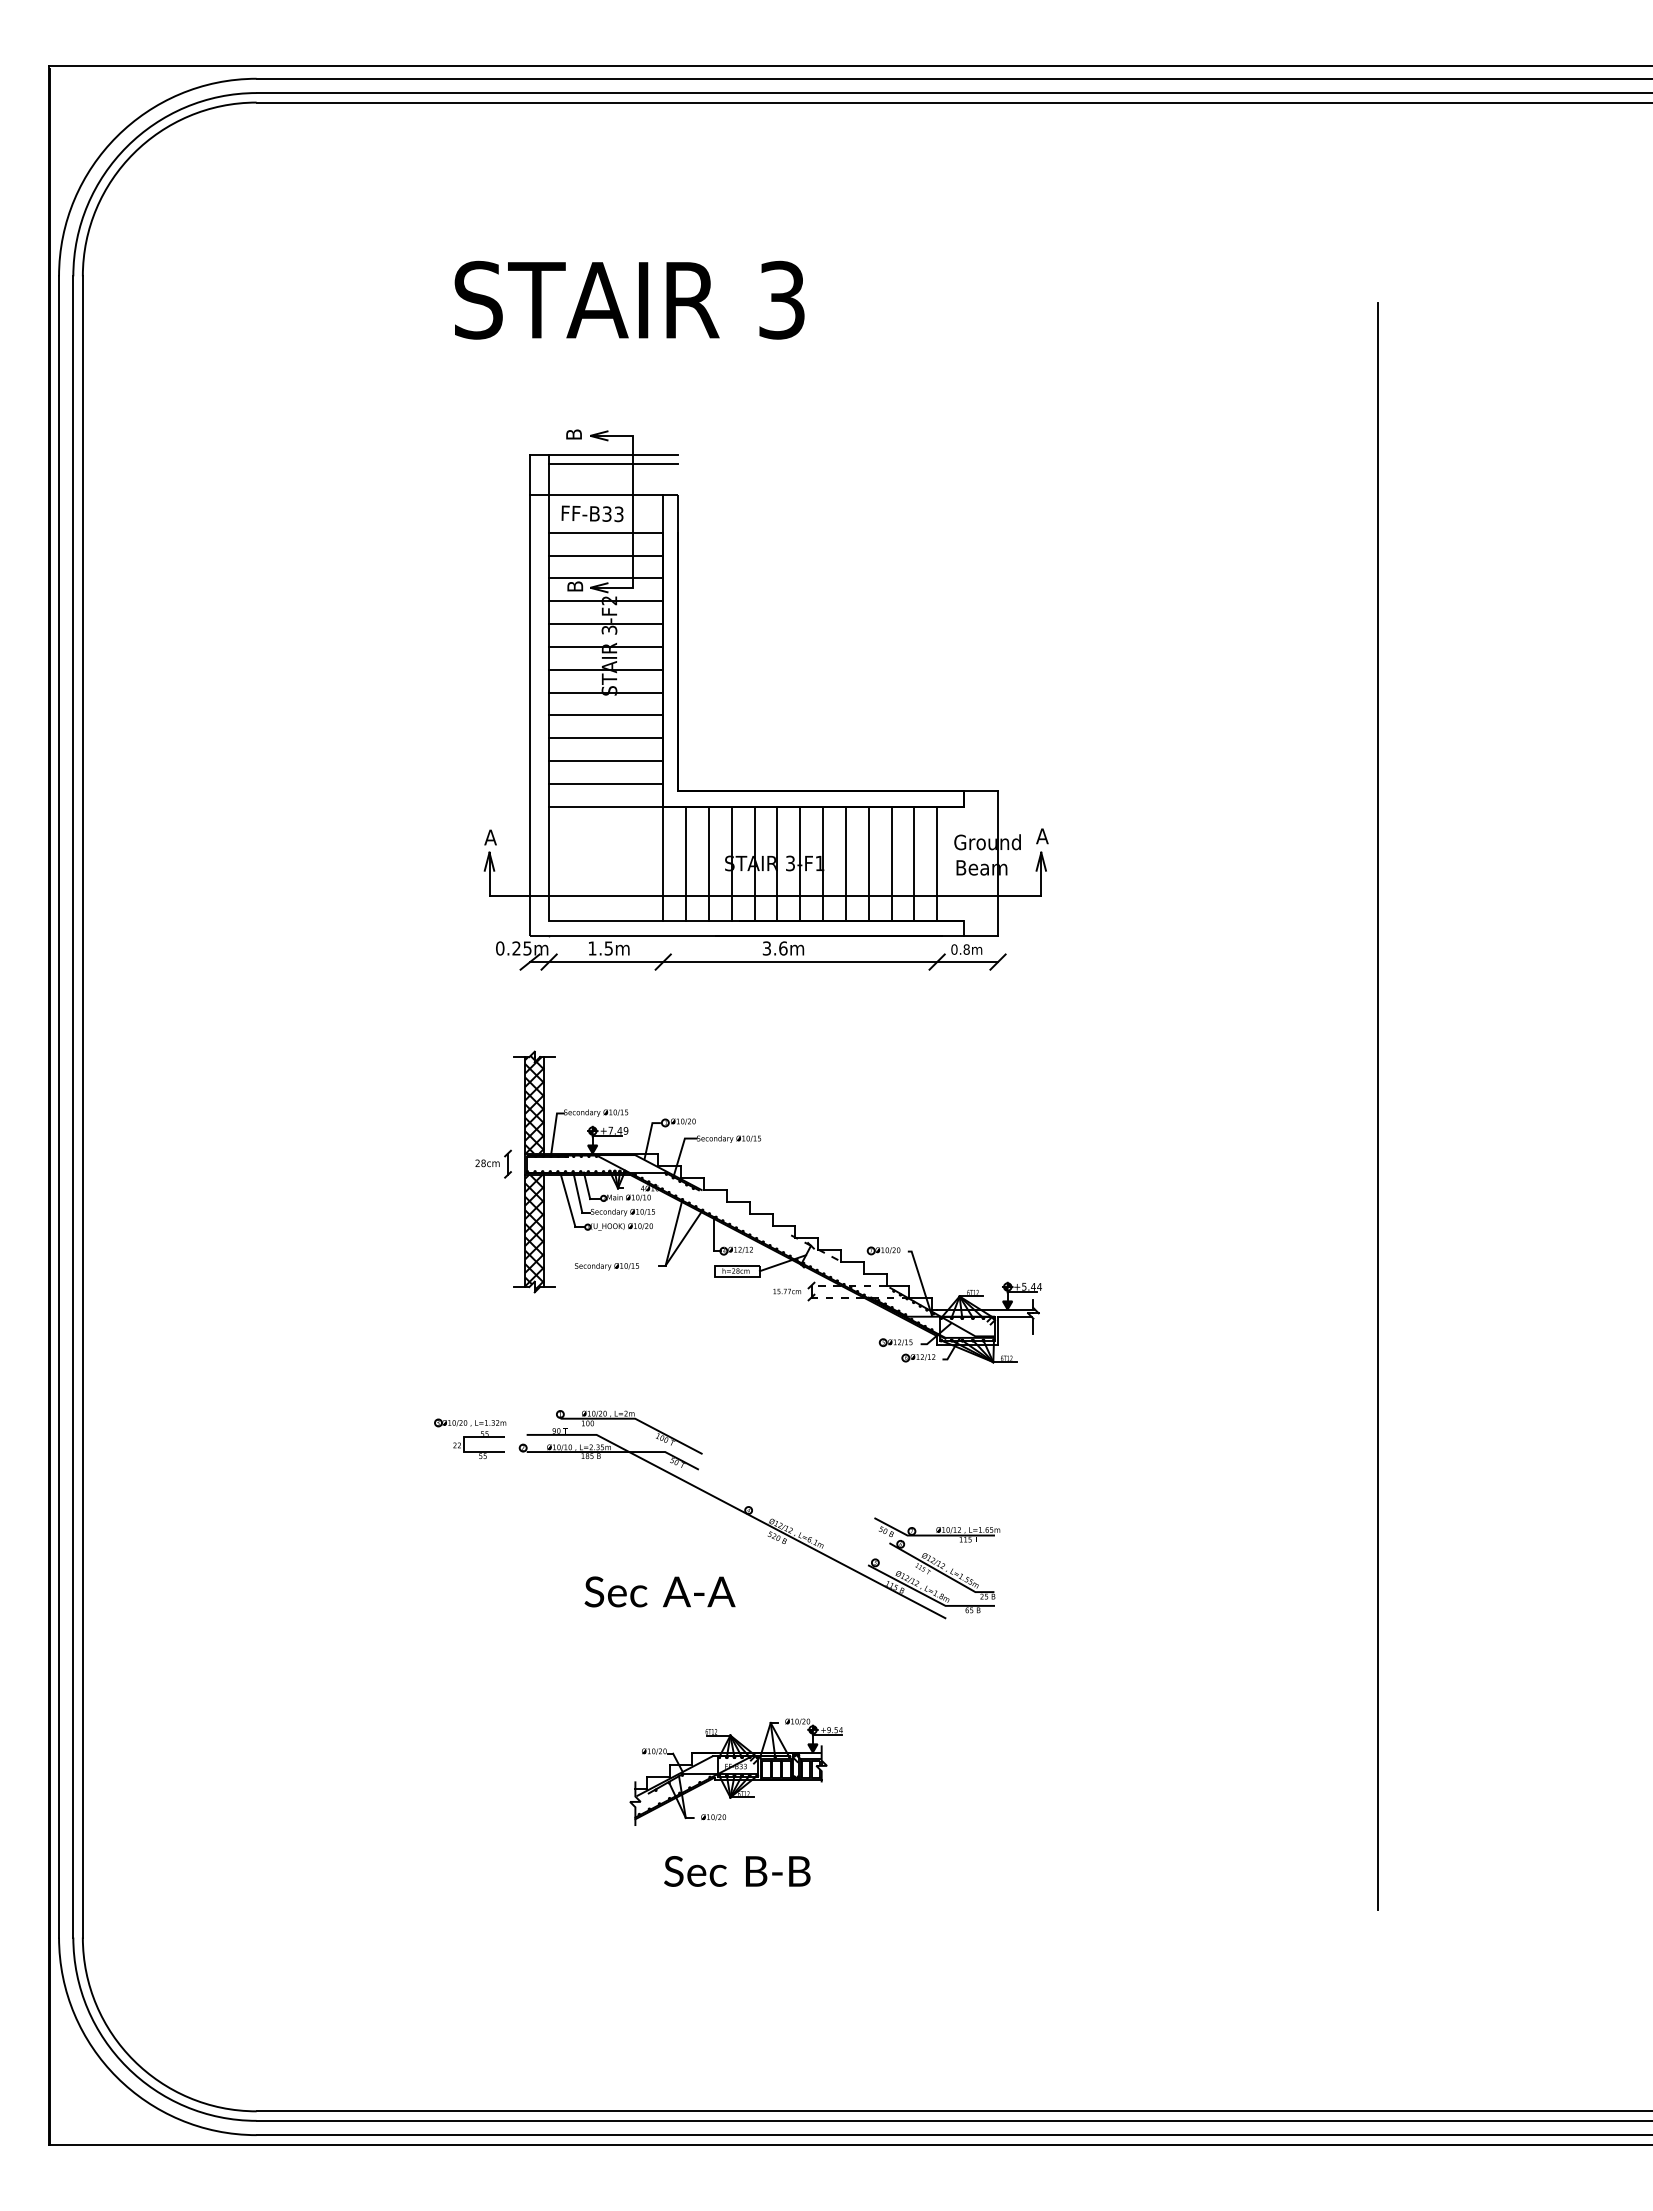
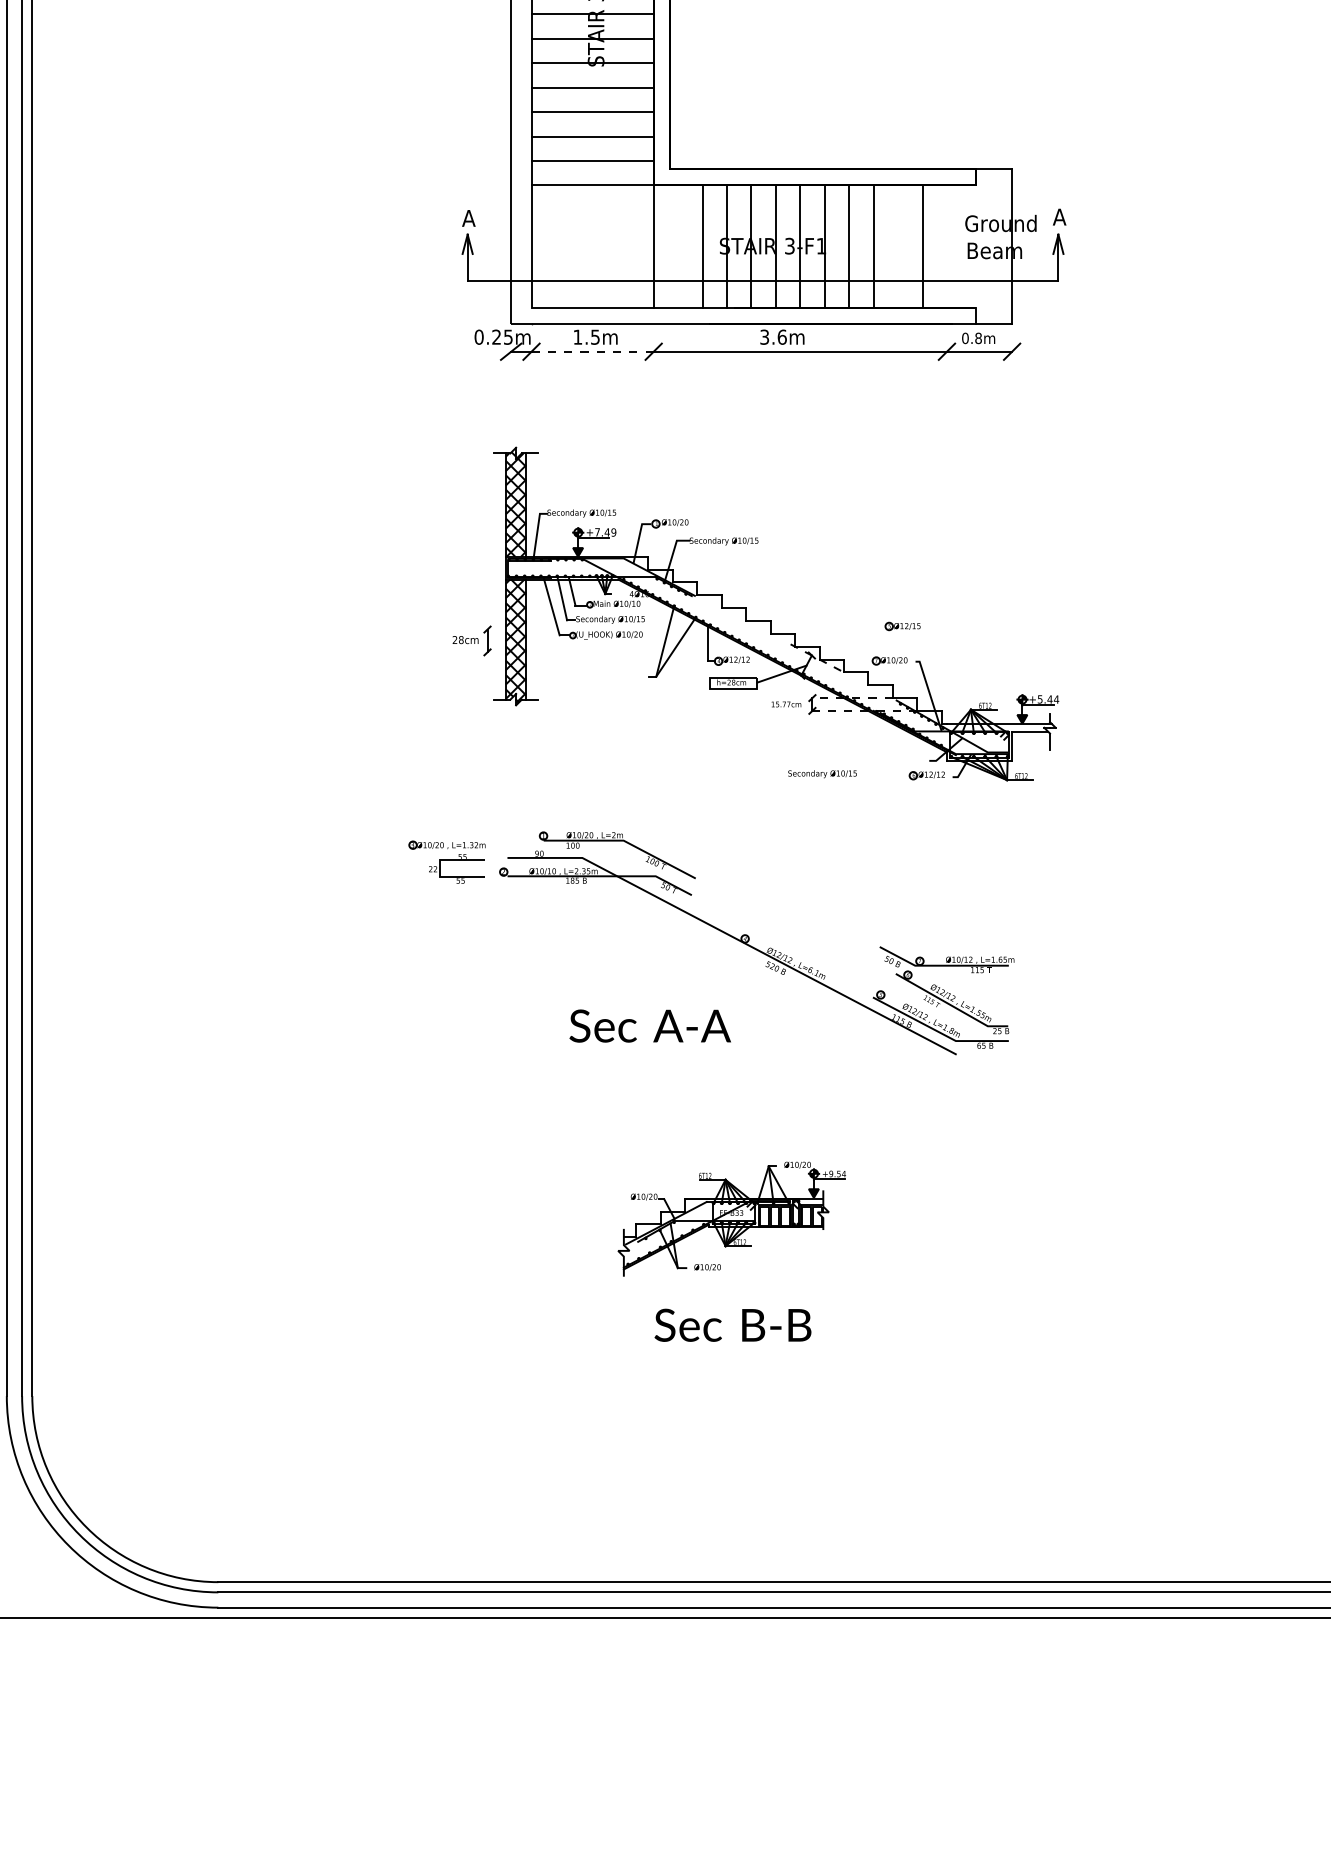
line: (686, 863) -> (678, 246), removed
line: (891, 863) -> (898, 246), removed
line: (937, 863) -> (947, 246), removed
line: (605, 962) -> (591, 352), solid -> dashed
part: (493, 1163) -> (471, 640), moved
text: (606, 1266) -> (822, 774), moved
part: (895, 1342) -> (902, 626), moved

